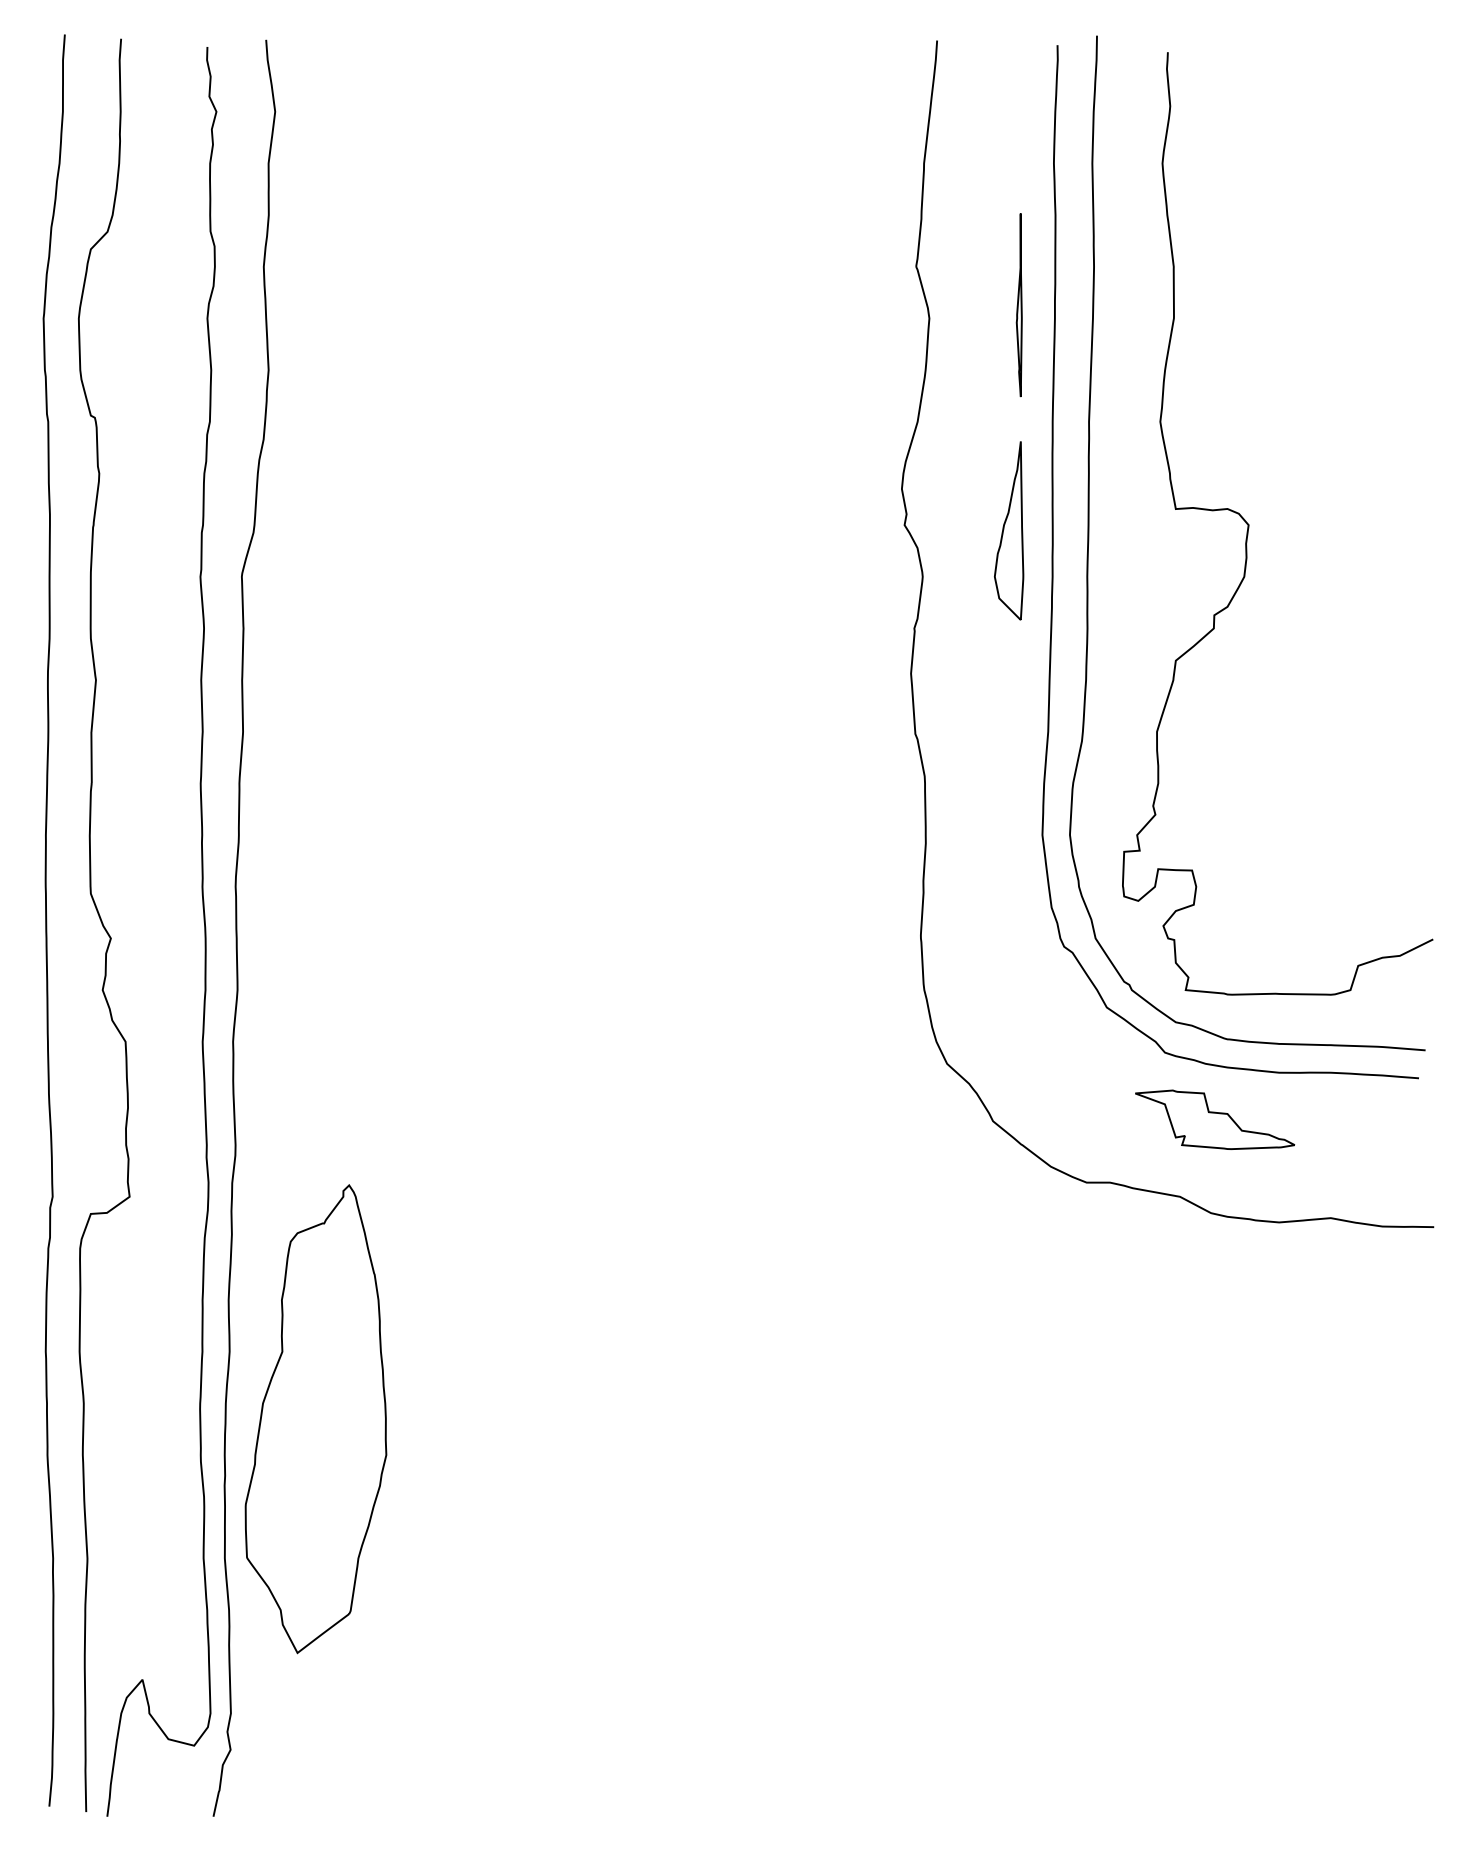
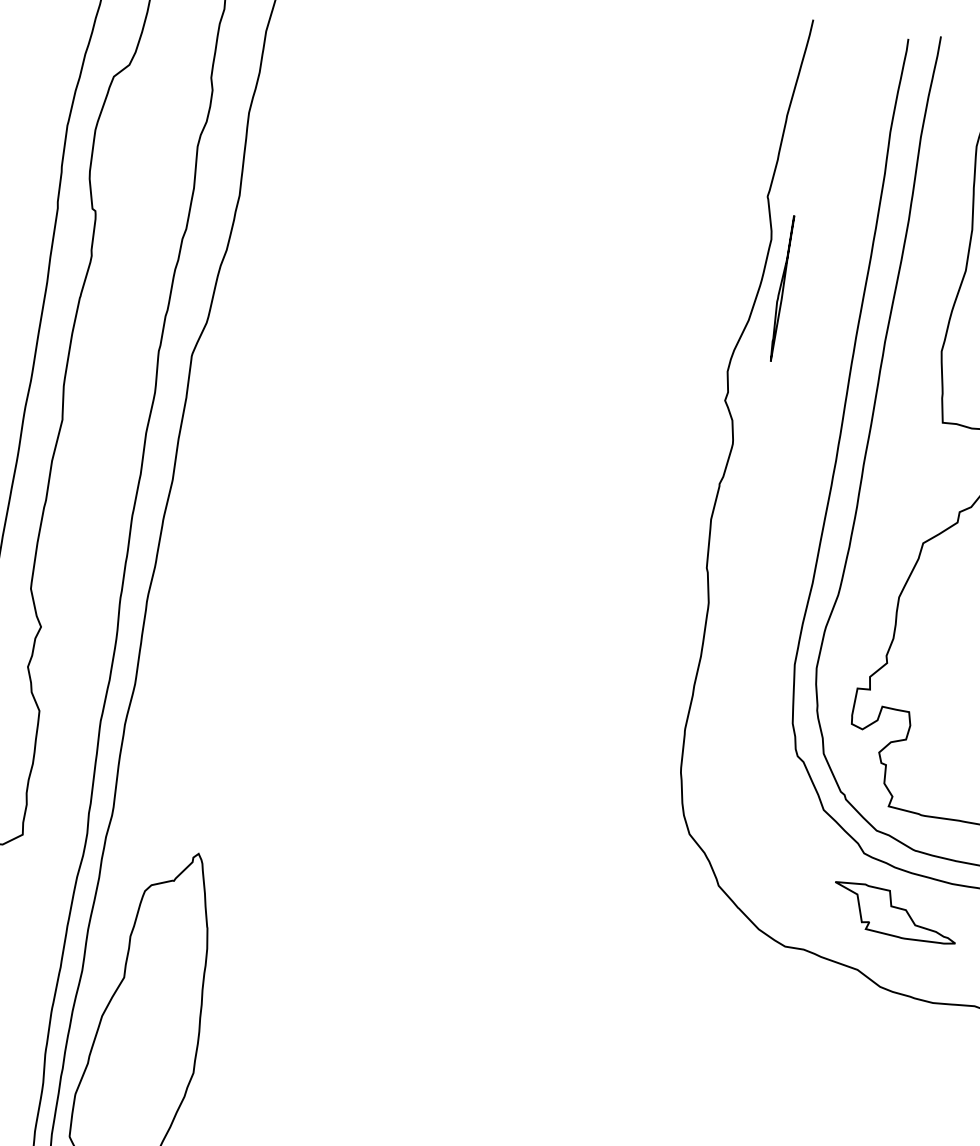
part: (1018, 305) -> (780, 288), moved
part: (1009, 530) -> (807, 418), removed

